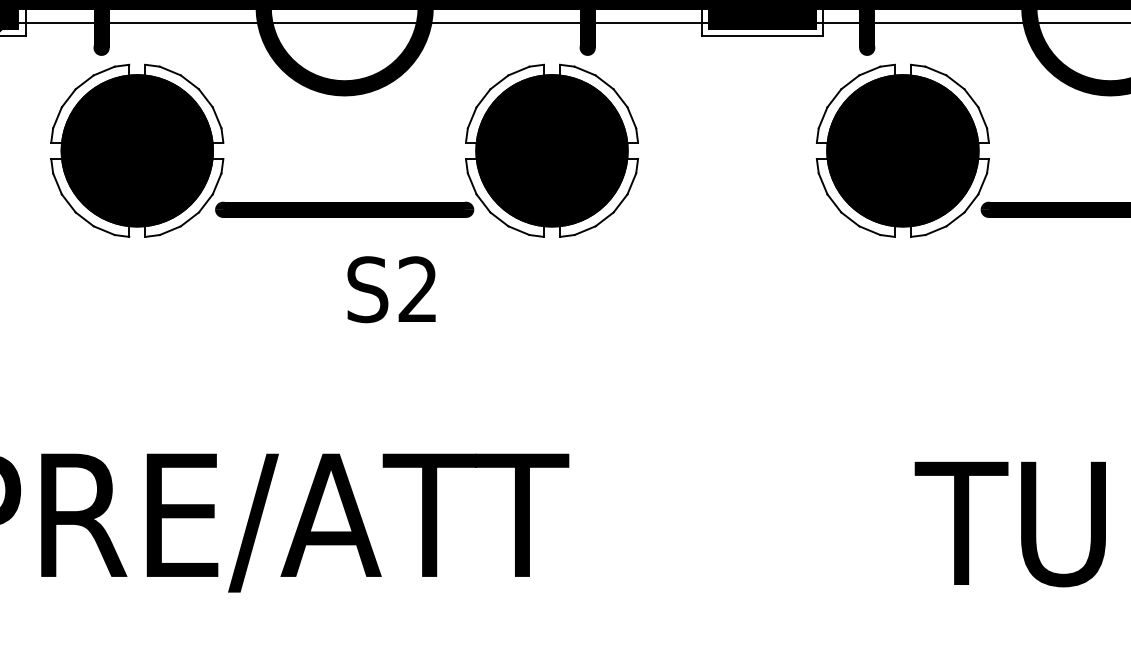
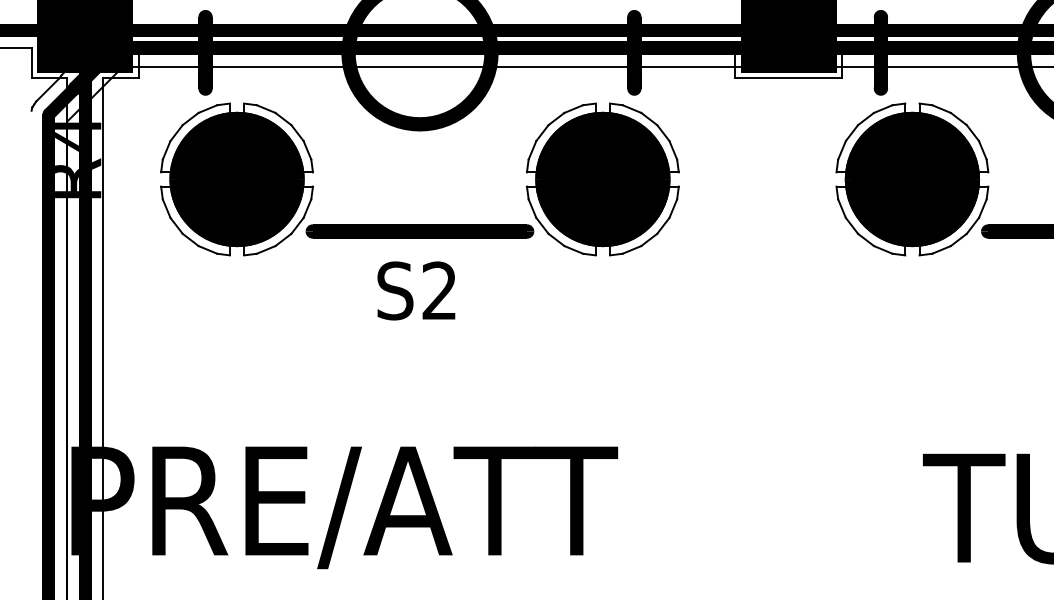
text: (391, 289) -> (416, 290), moved

